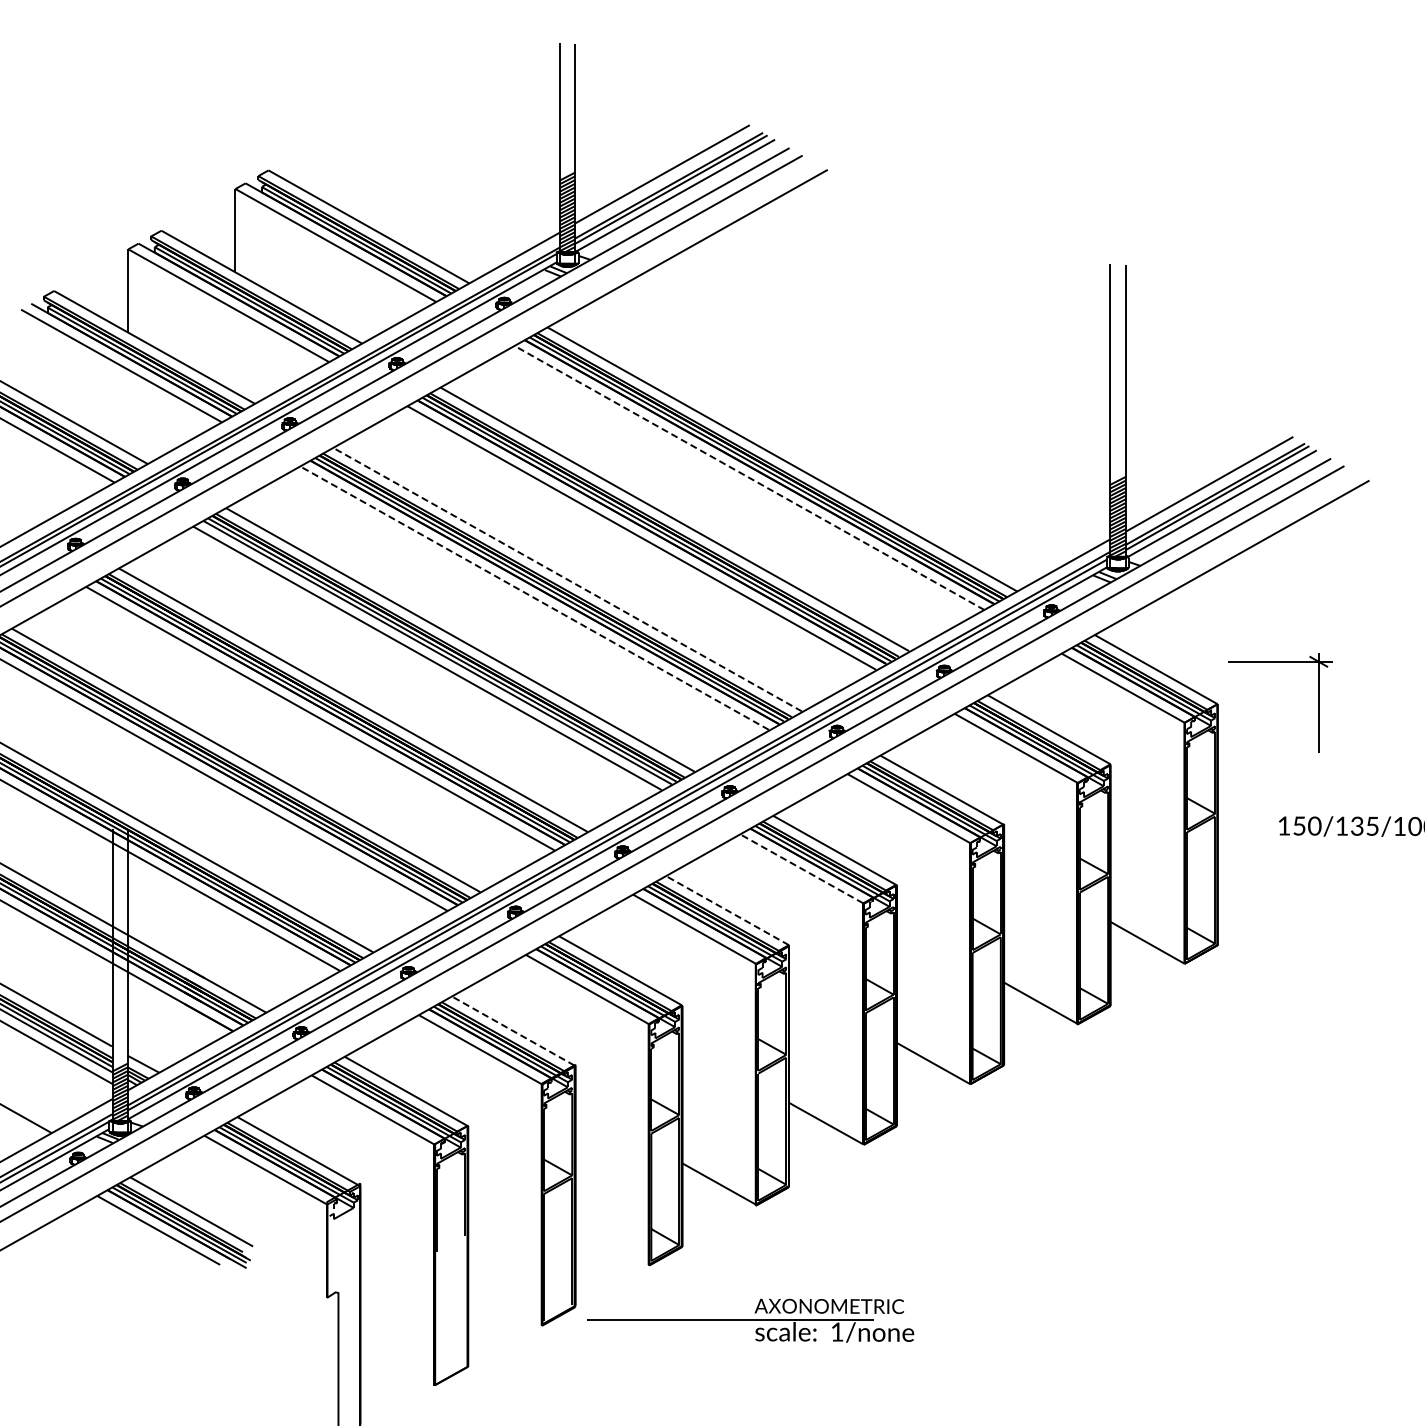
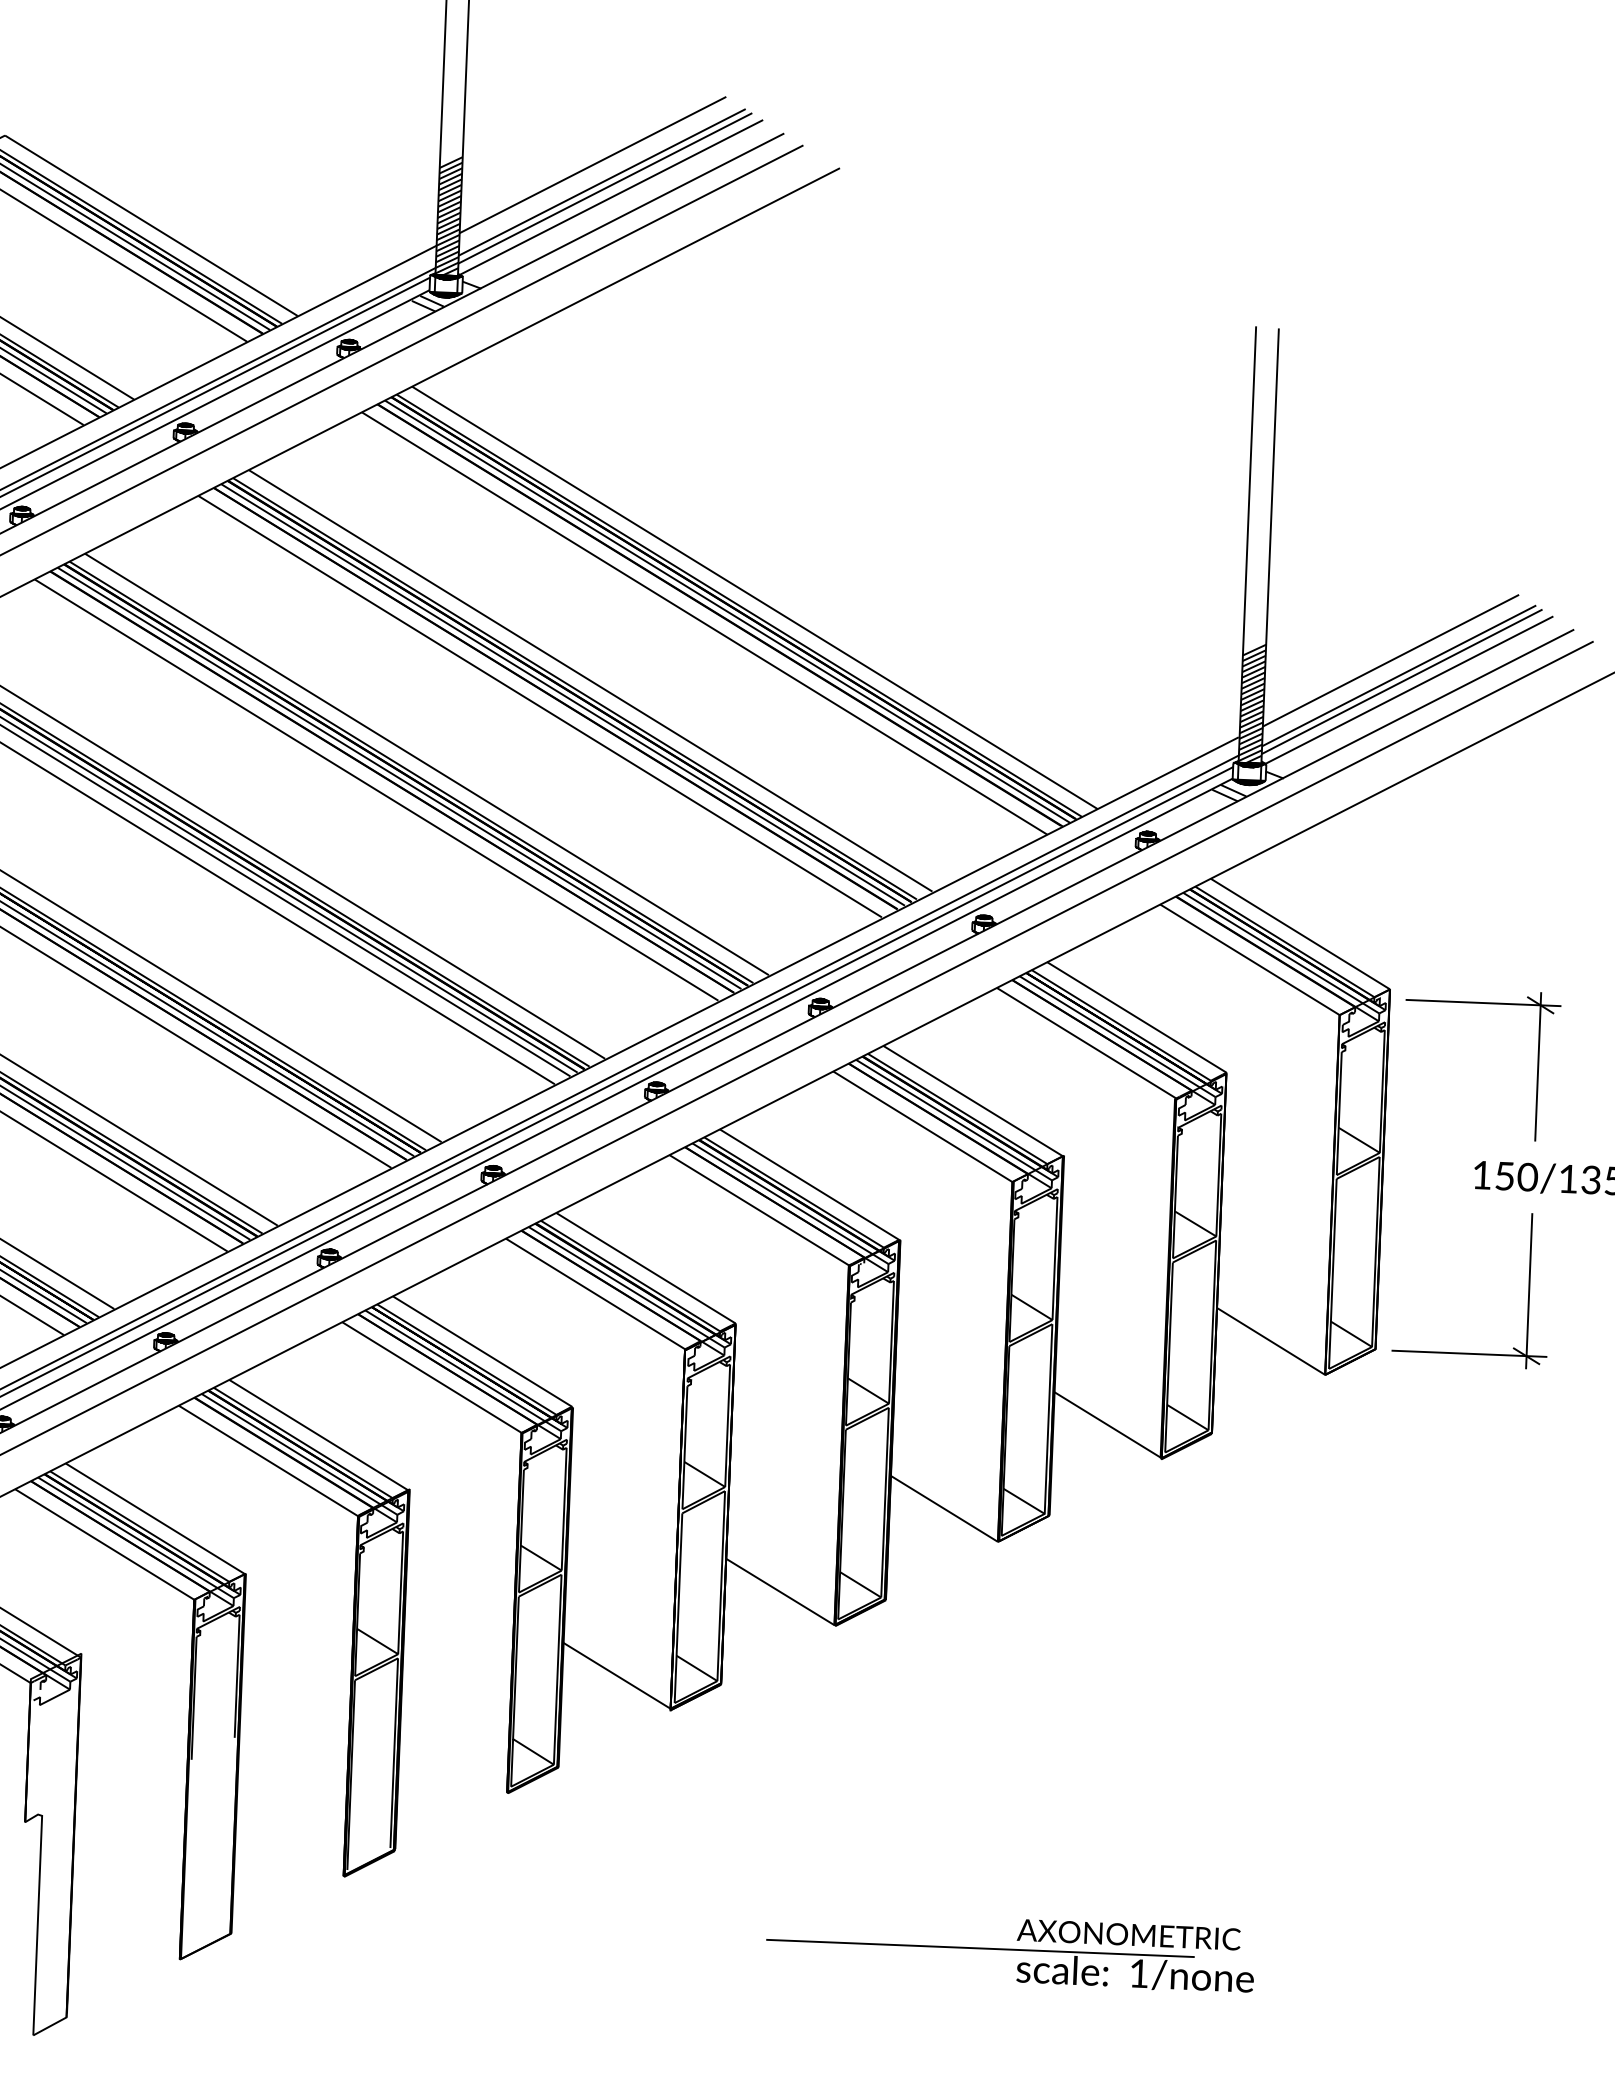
line: (749, 477) -> (704, 622), dashed -> solid
line: (567, 579) -> (426, 764), dashed -> solid
line: (534, 598) -> (376, 790), dashed -> solid
part: (1318, 702) -> (1537, 1066), moved
line: (801, 868) -> (758, 1209), dashed -> solid
part: (1318, 902) -> (1528, 1291), added
line: (727, 910) -> (645, 1267), dashed -> solid
line: (512, 1030) -> (317, 1434), dashed -> solid
part: (750, 1320) -> (1010, 1951), moved

